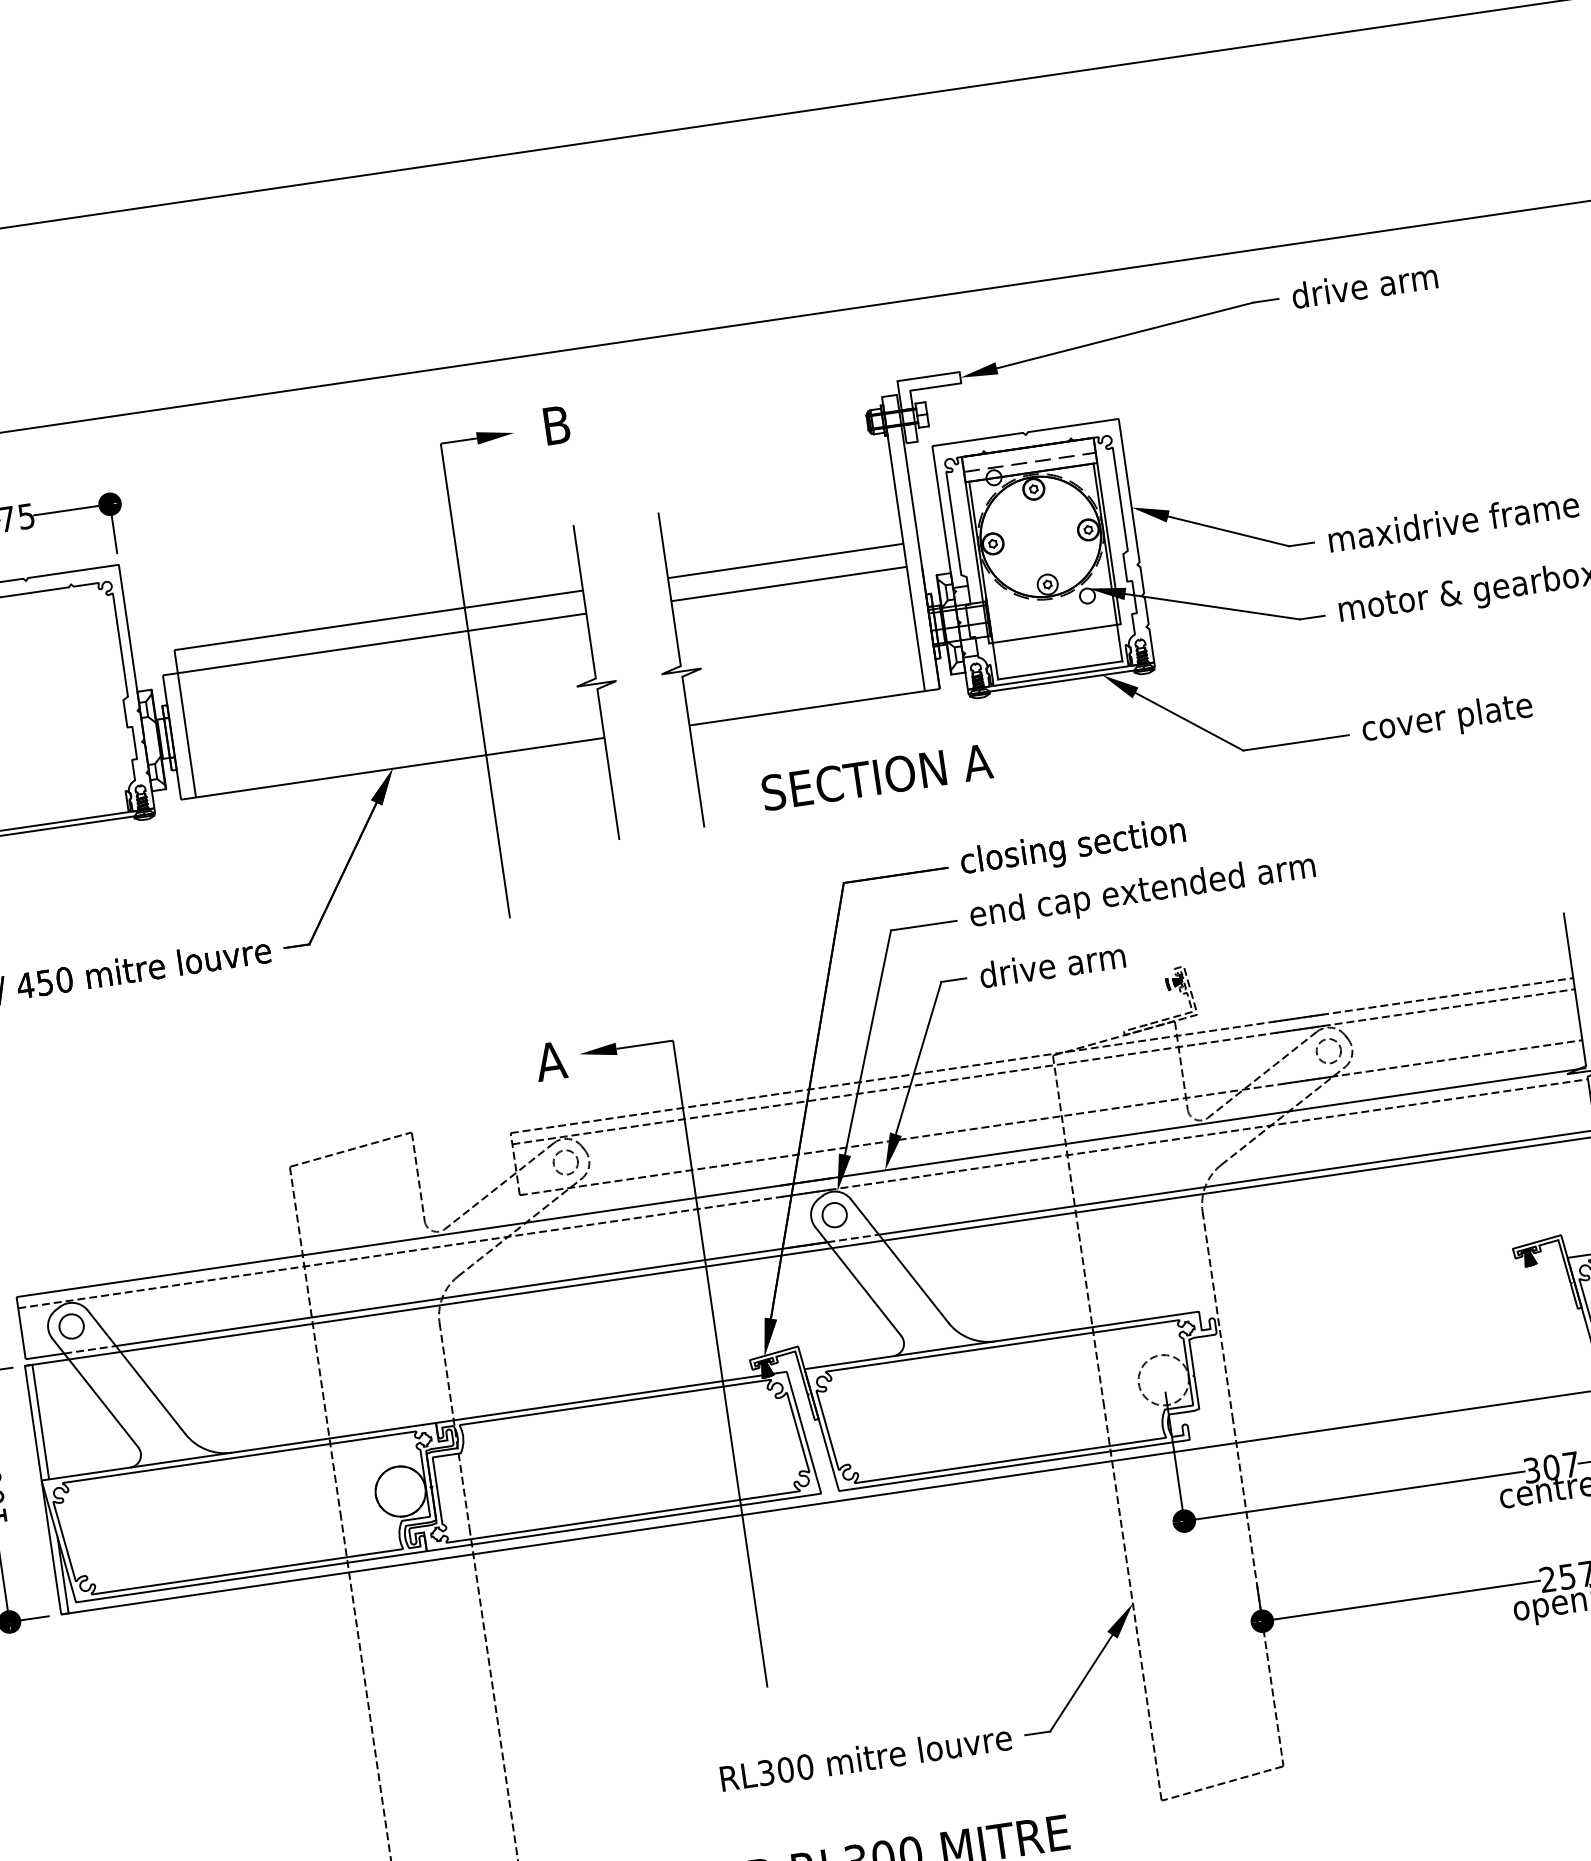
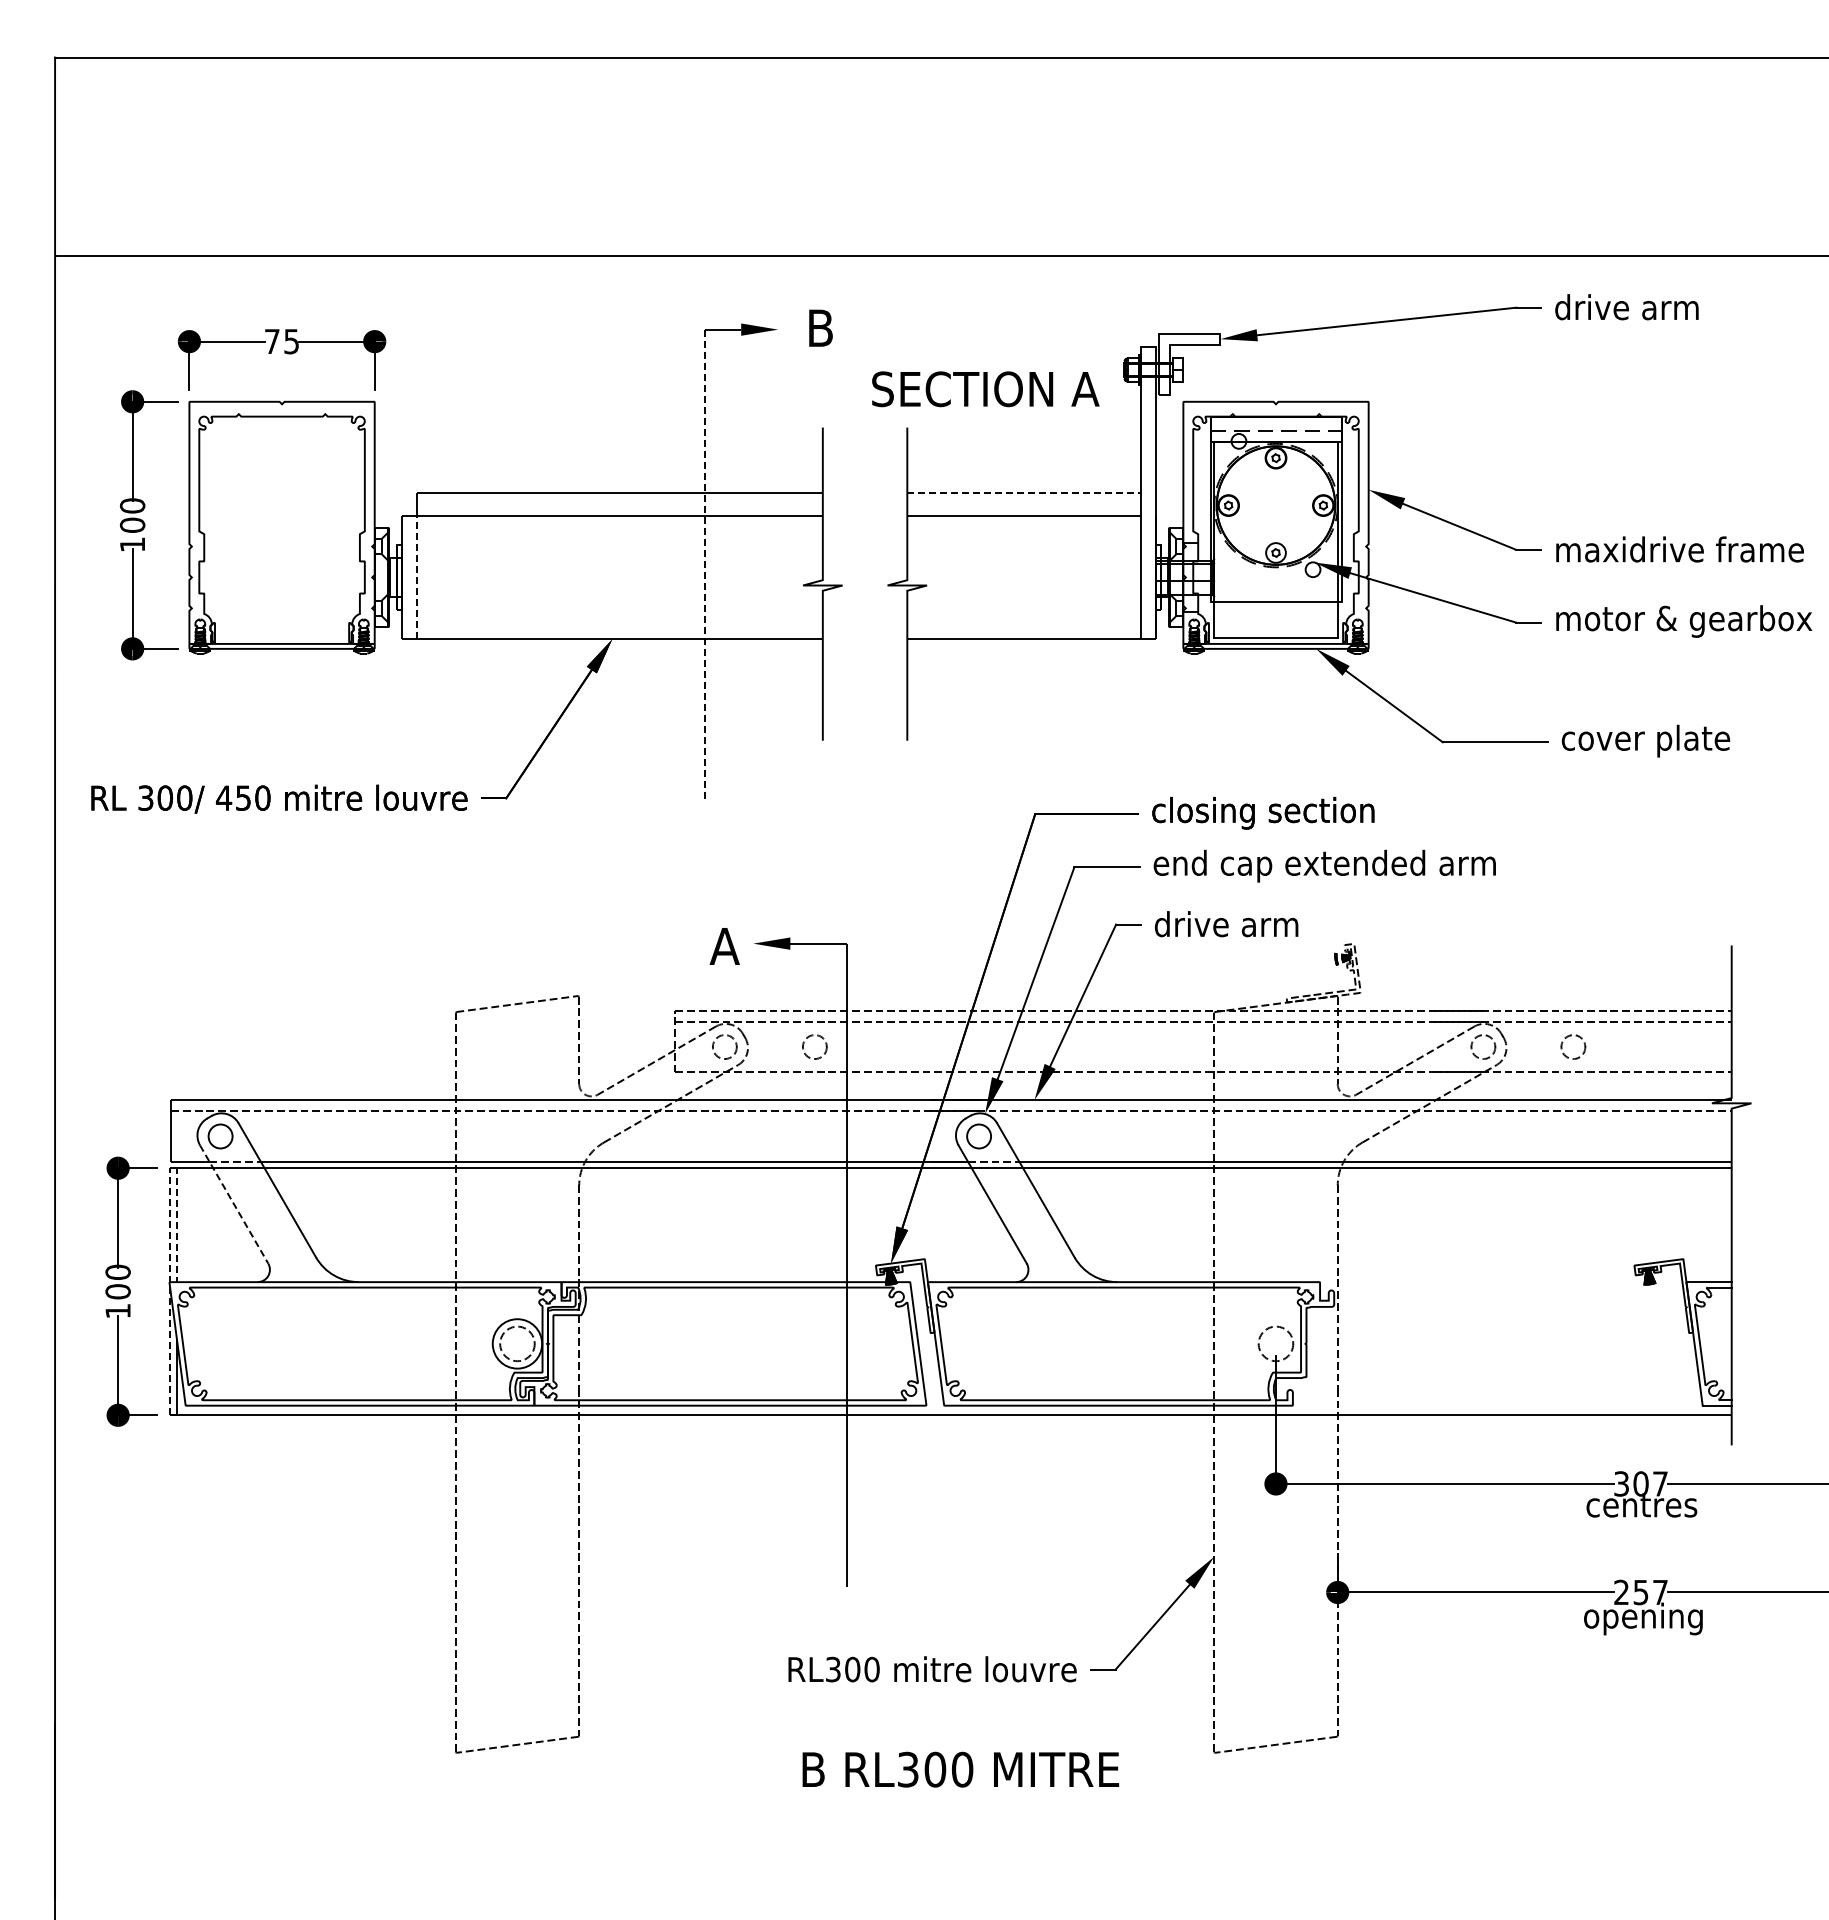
line: (785, 560) -> (1024, 492), solid -> dashed
line: (475, 680) -> (705, 565), solid -> dashed
line: (186, 735) -> (416, 577), solid -> dashed
text: (877, 777) -> (985, 389), moved
circle: (1419, 1037) -> (1573, 1046), added
circle: (655, 1148) -> (814, 1046), added
circle: (1163, 1379) -> (1275, 1343), size x0.7
line: (95, 1392) -> (234, 1204), solid -> dashed
line: (34, 1428) -> (169, 1230), solid -> dashed
circle: (400, 1491) -> (517, 1343), size x0.7

